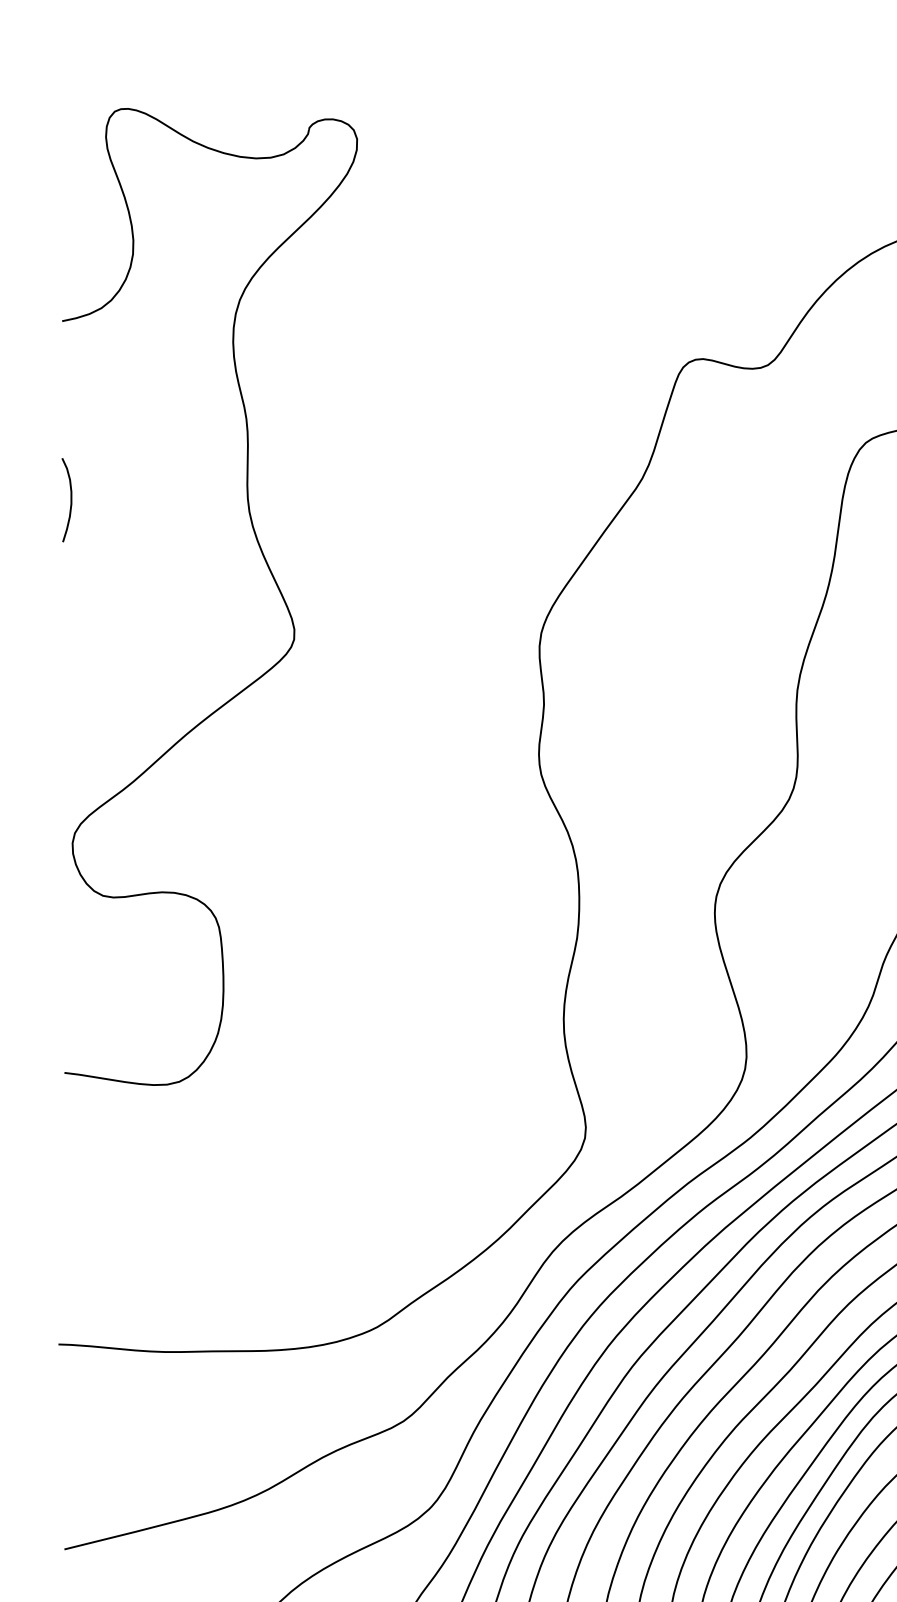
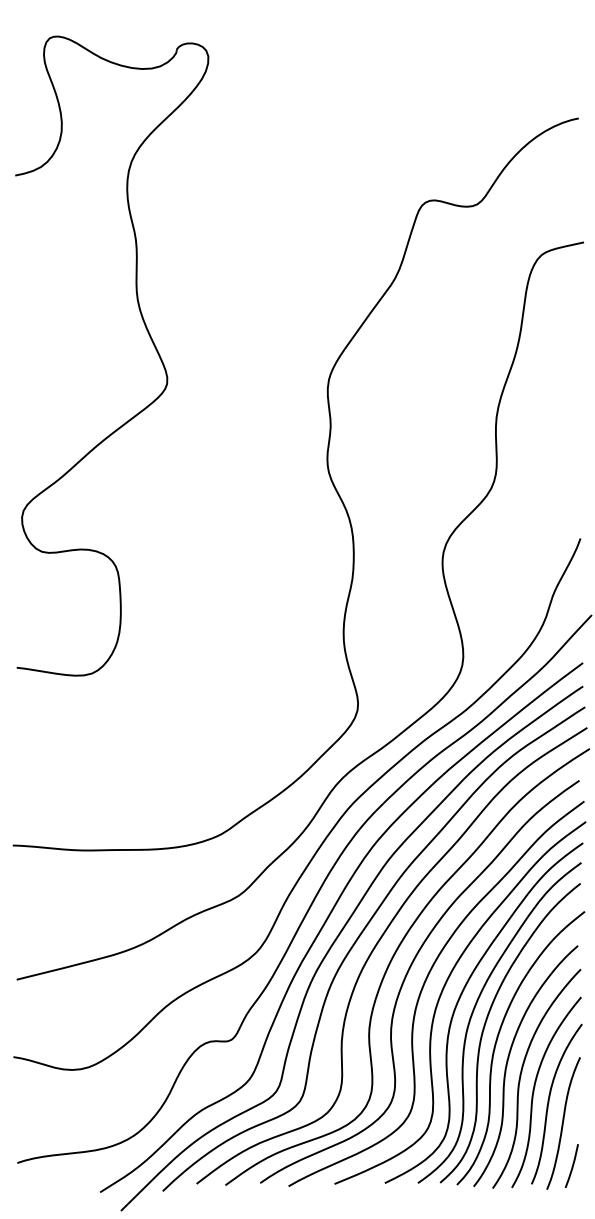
curve: (70, 499) -> (20, 292), removed

